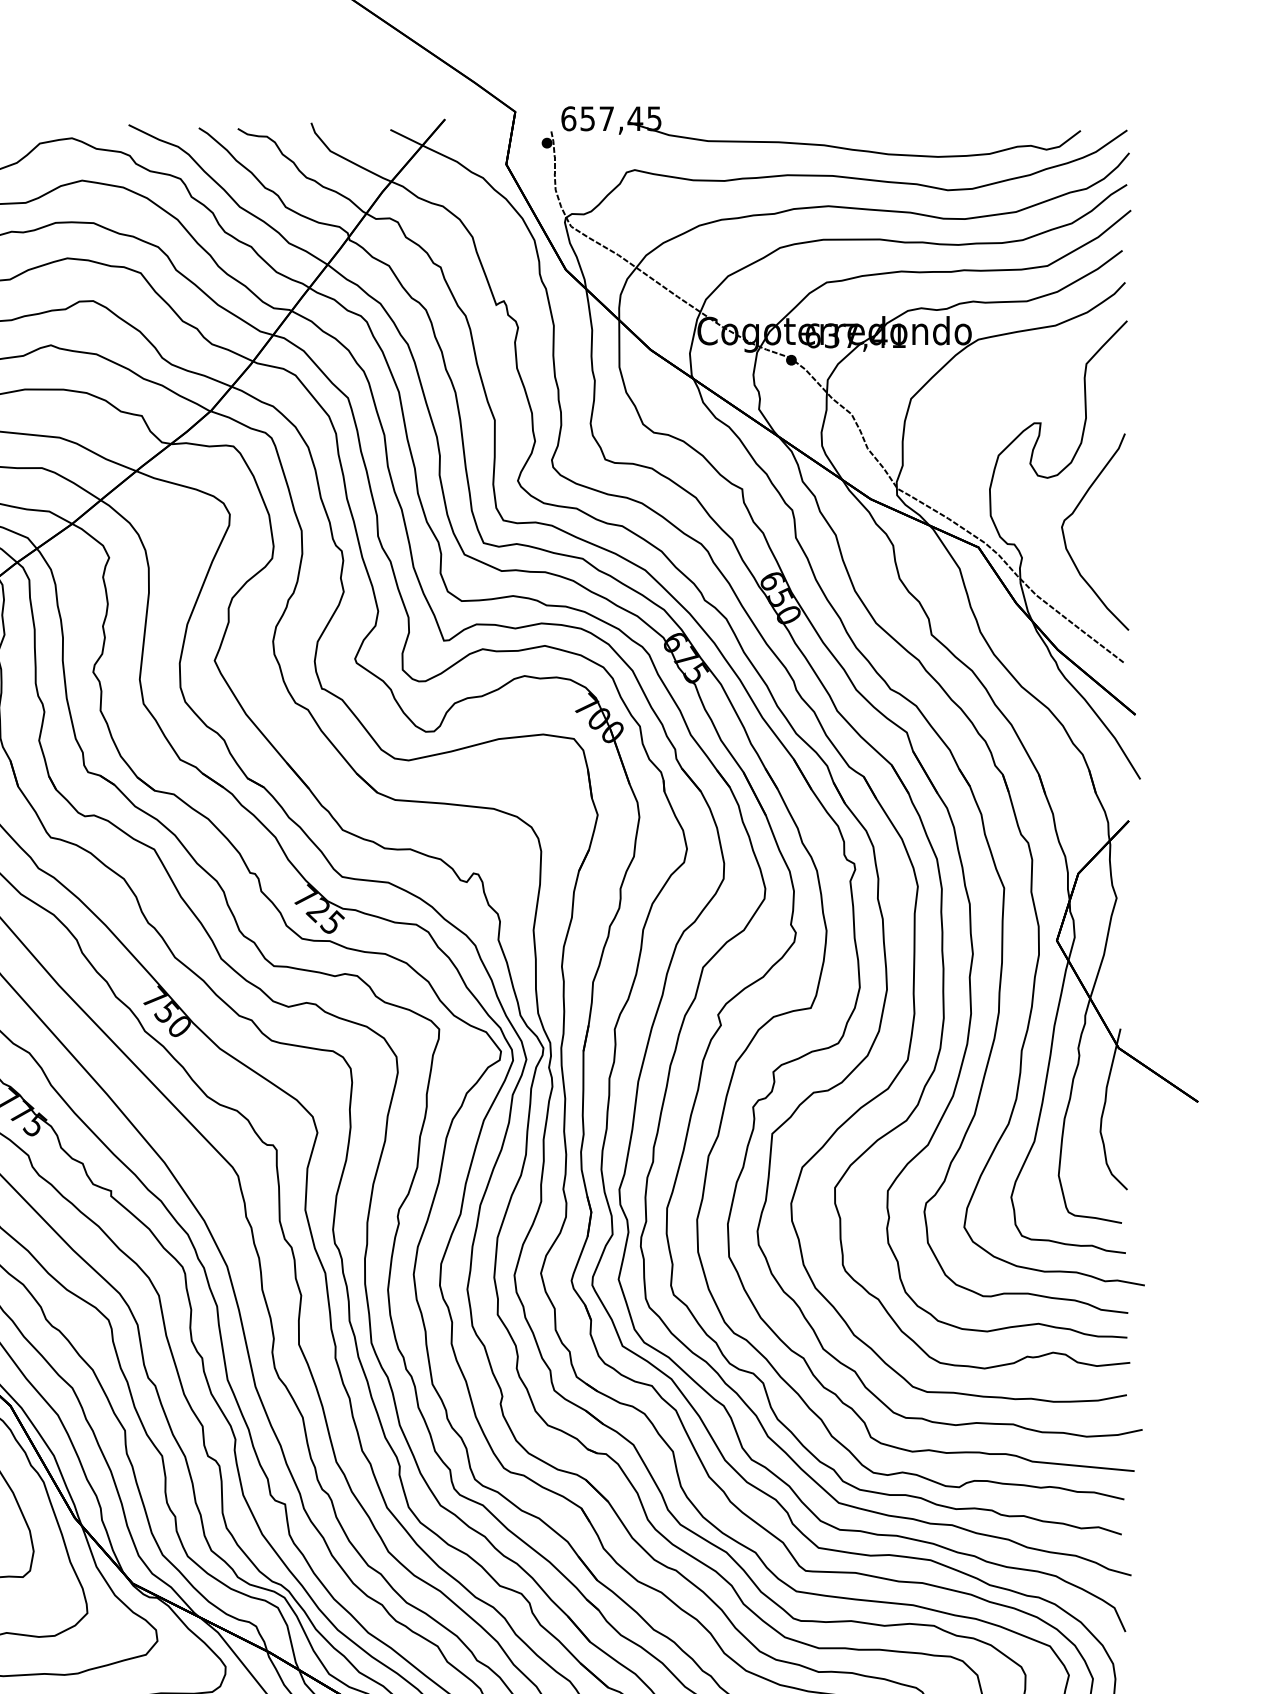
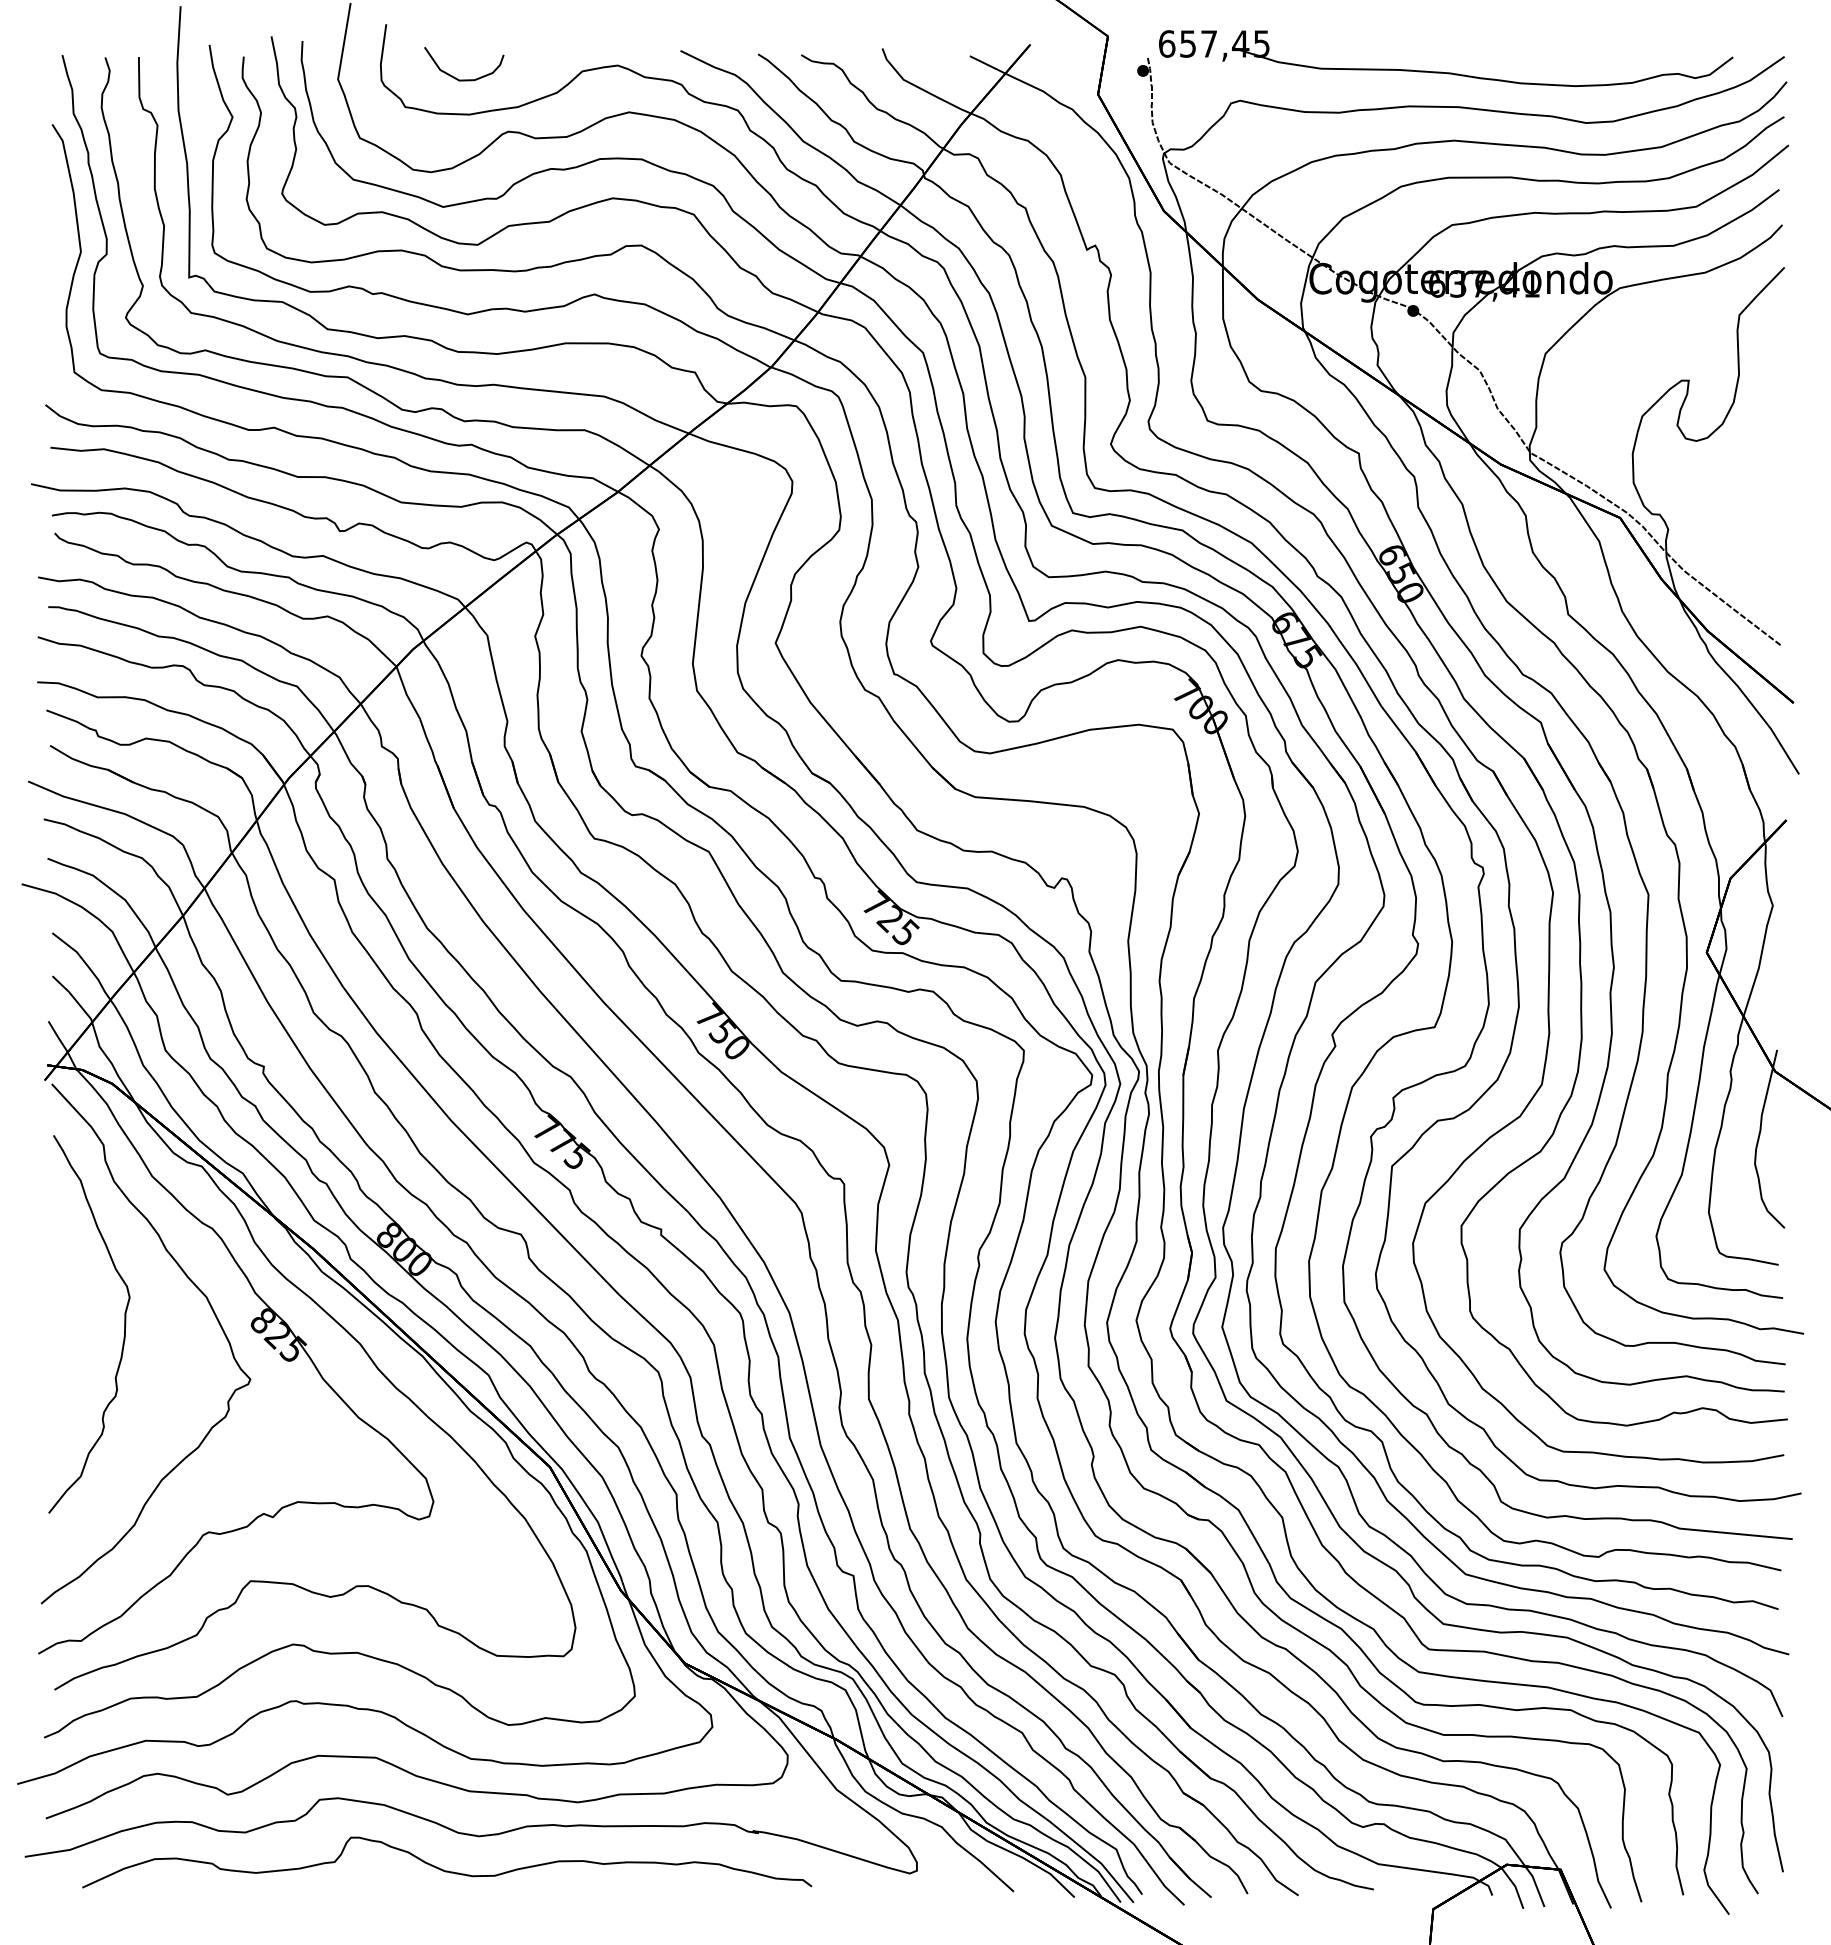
curve: (1073, 513) -> (1725, 480), removed

